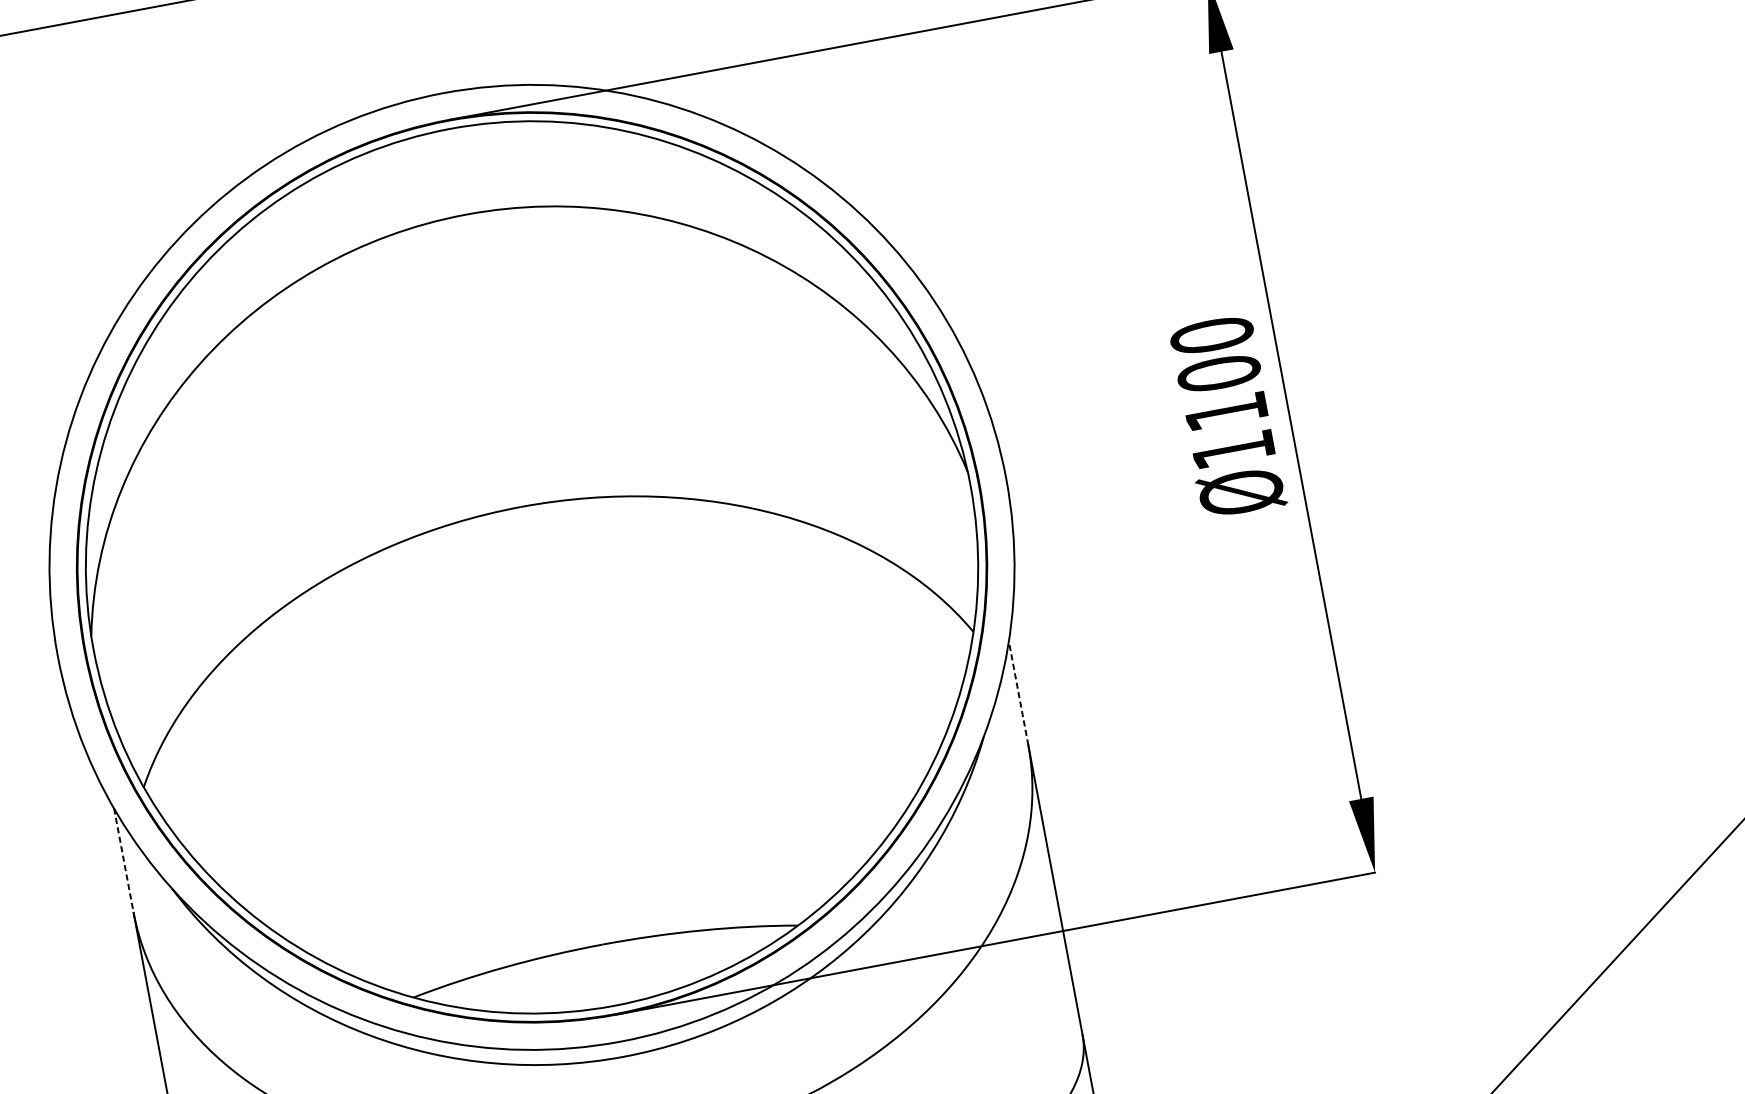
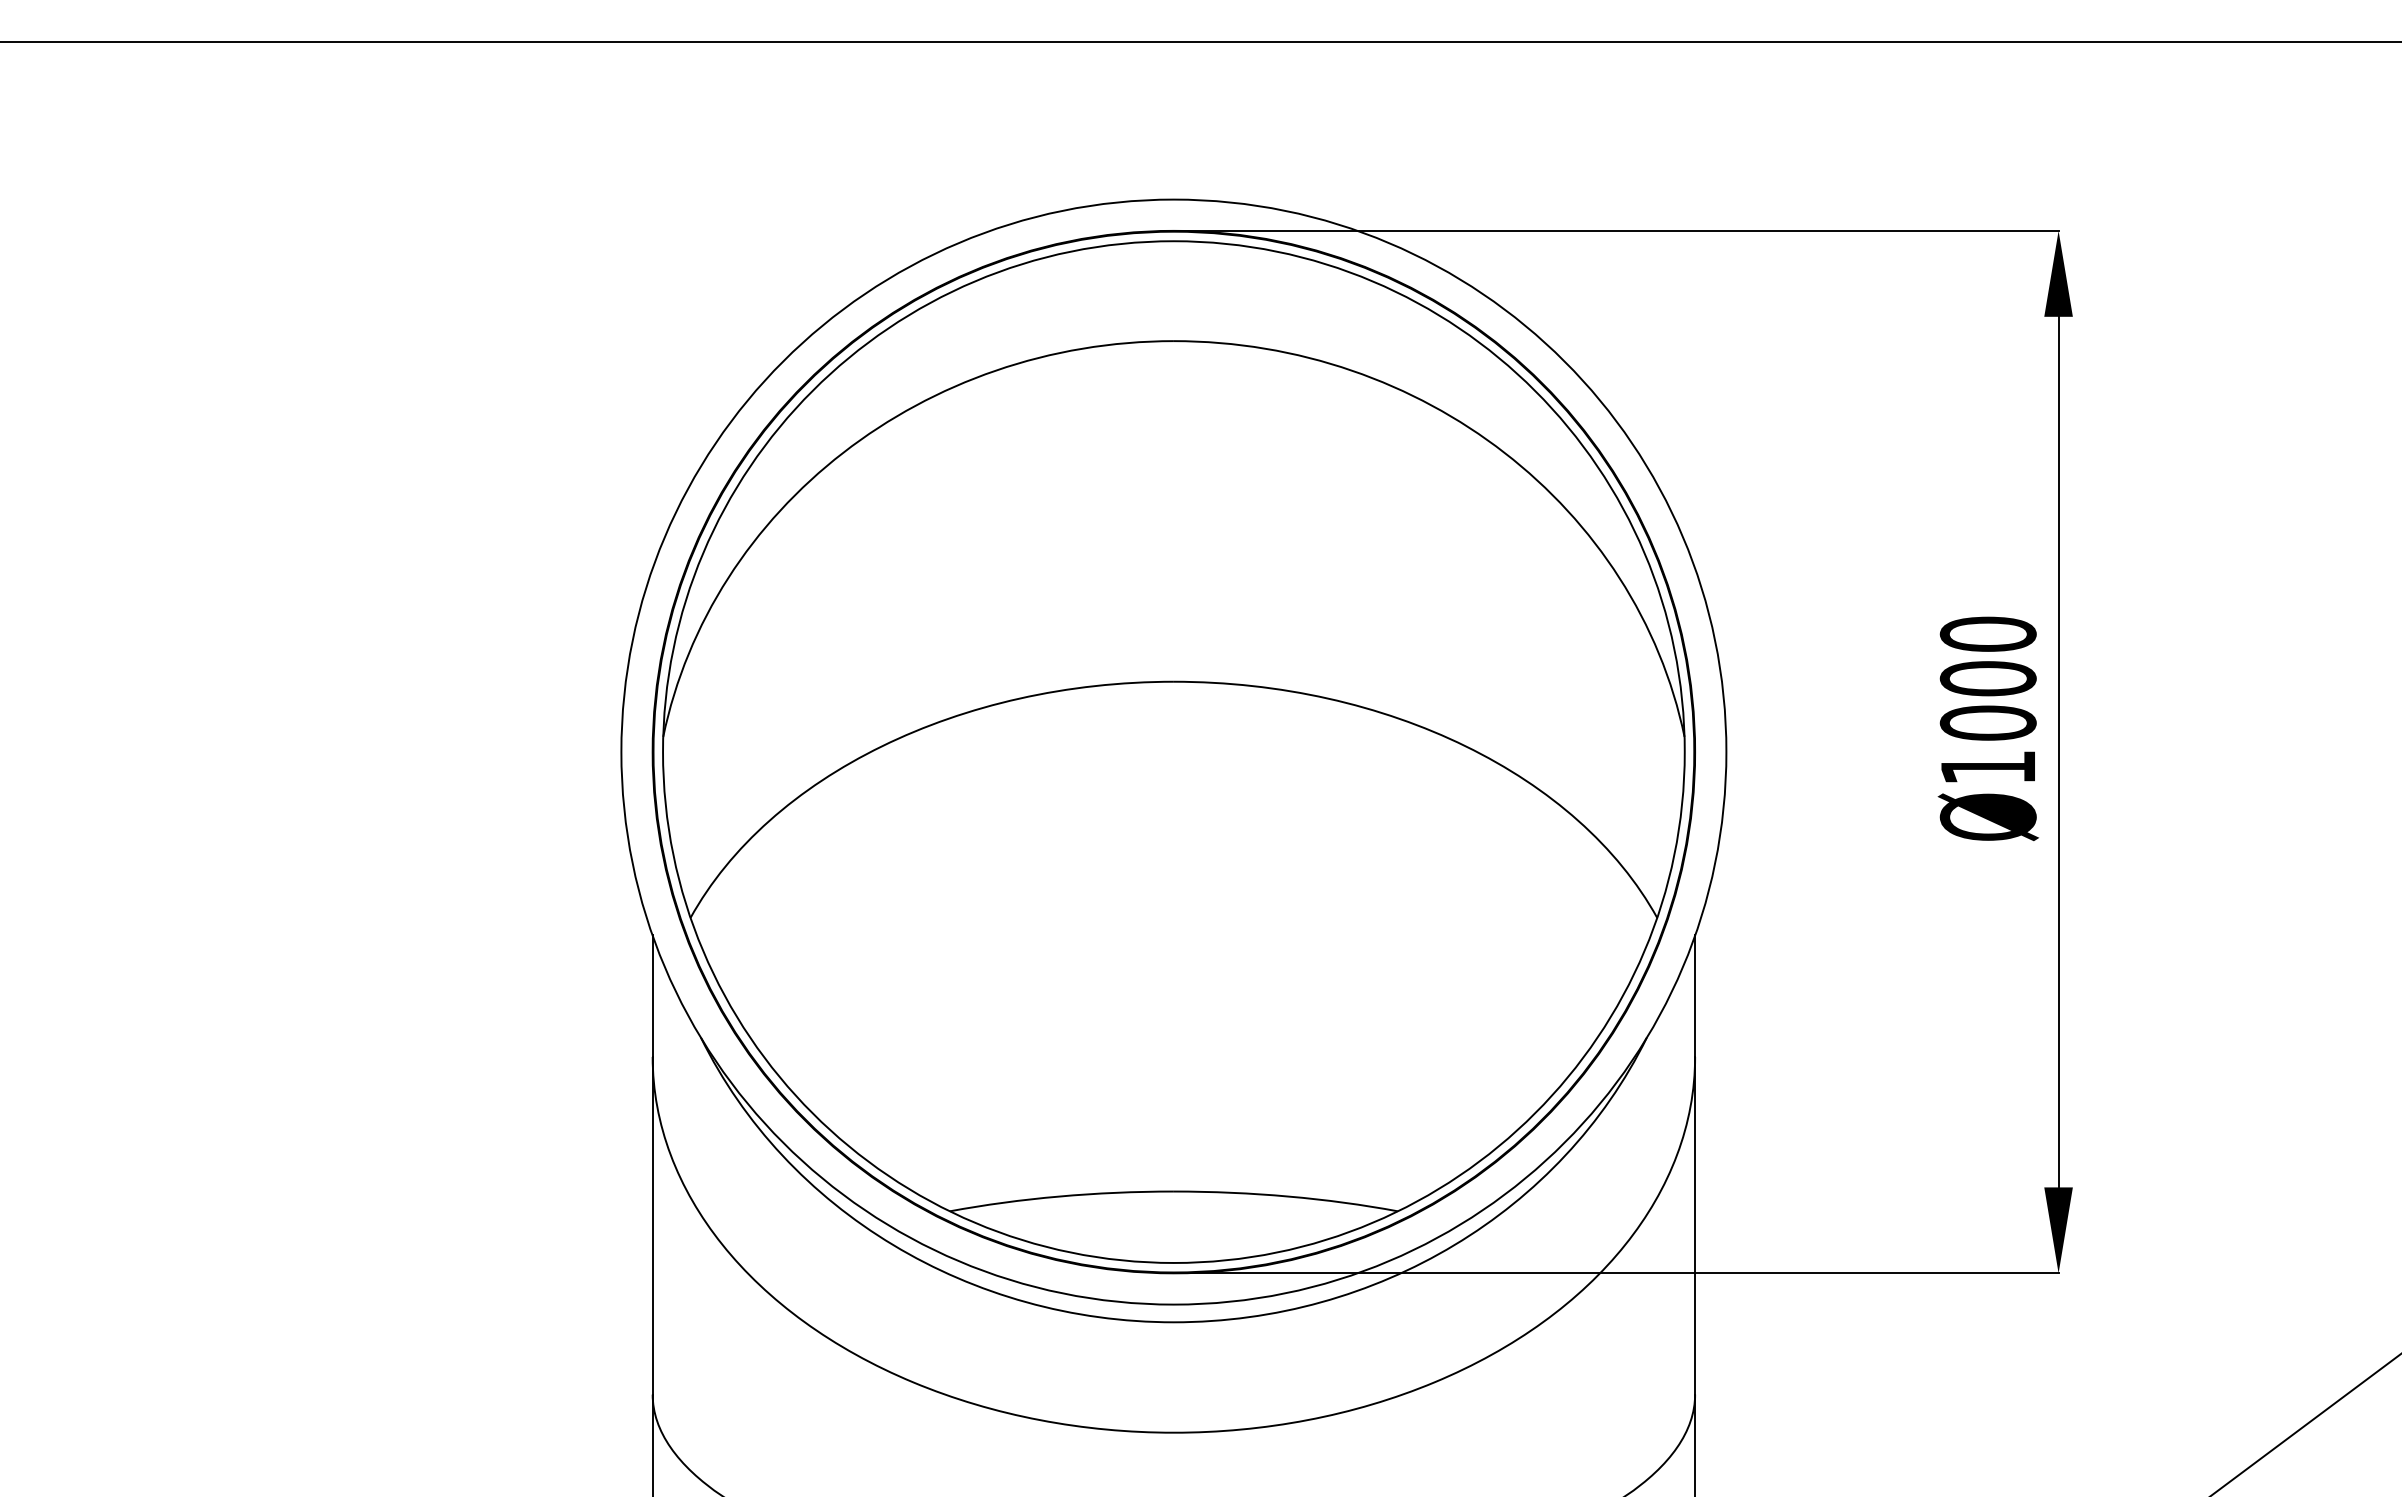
text: (1225, 411) -> (1987, 722), Ø1100 -> Ø1000
line: (1018, 693) -> (1695, 996), dashed -> solid
line: (123, 860) -> (652, 996), dashed -> solid

